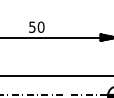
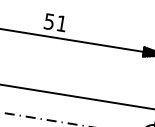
text: (40, 26) -> (61, 22), 50 -> 51

